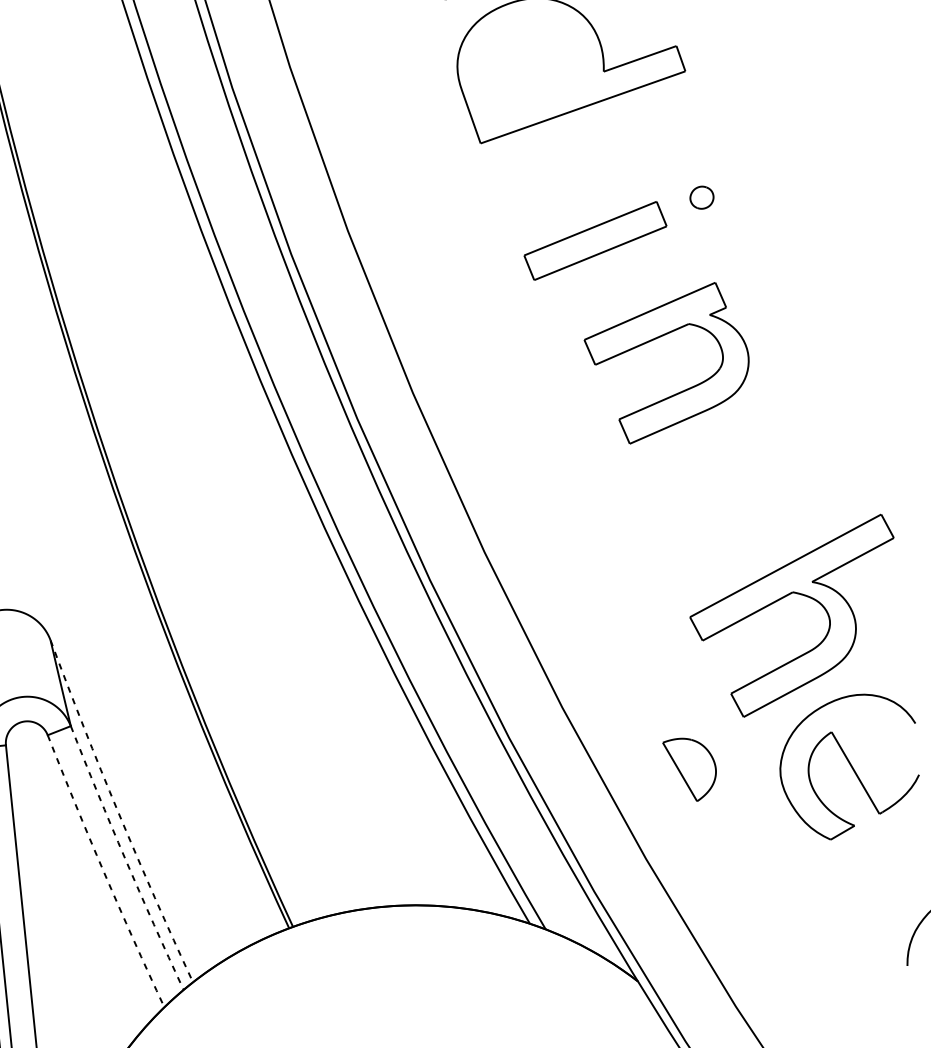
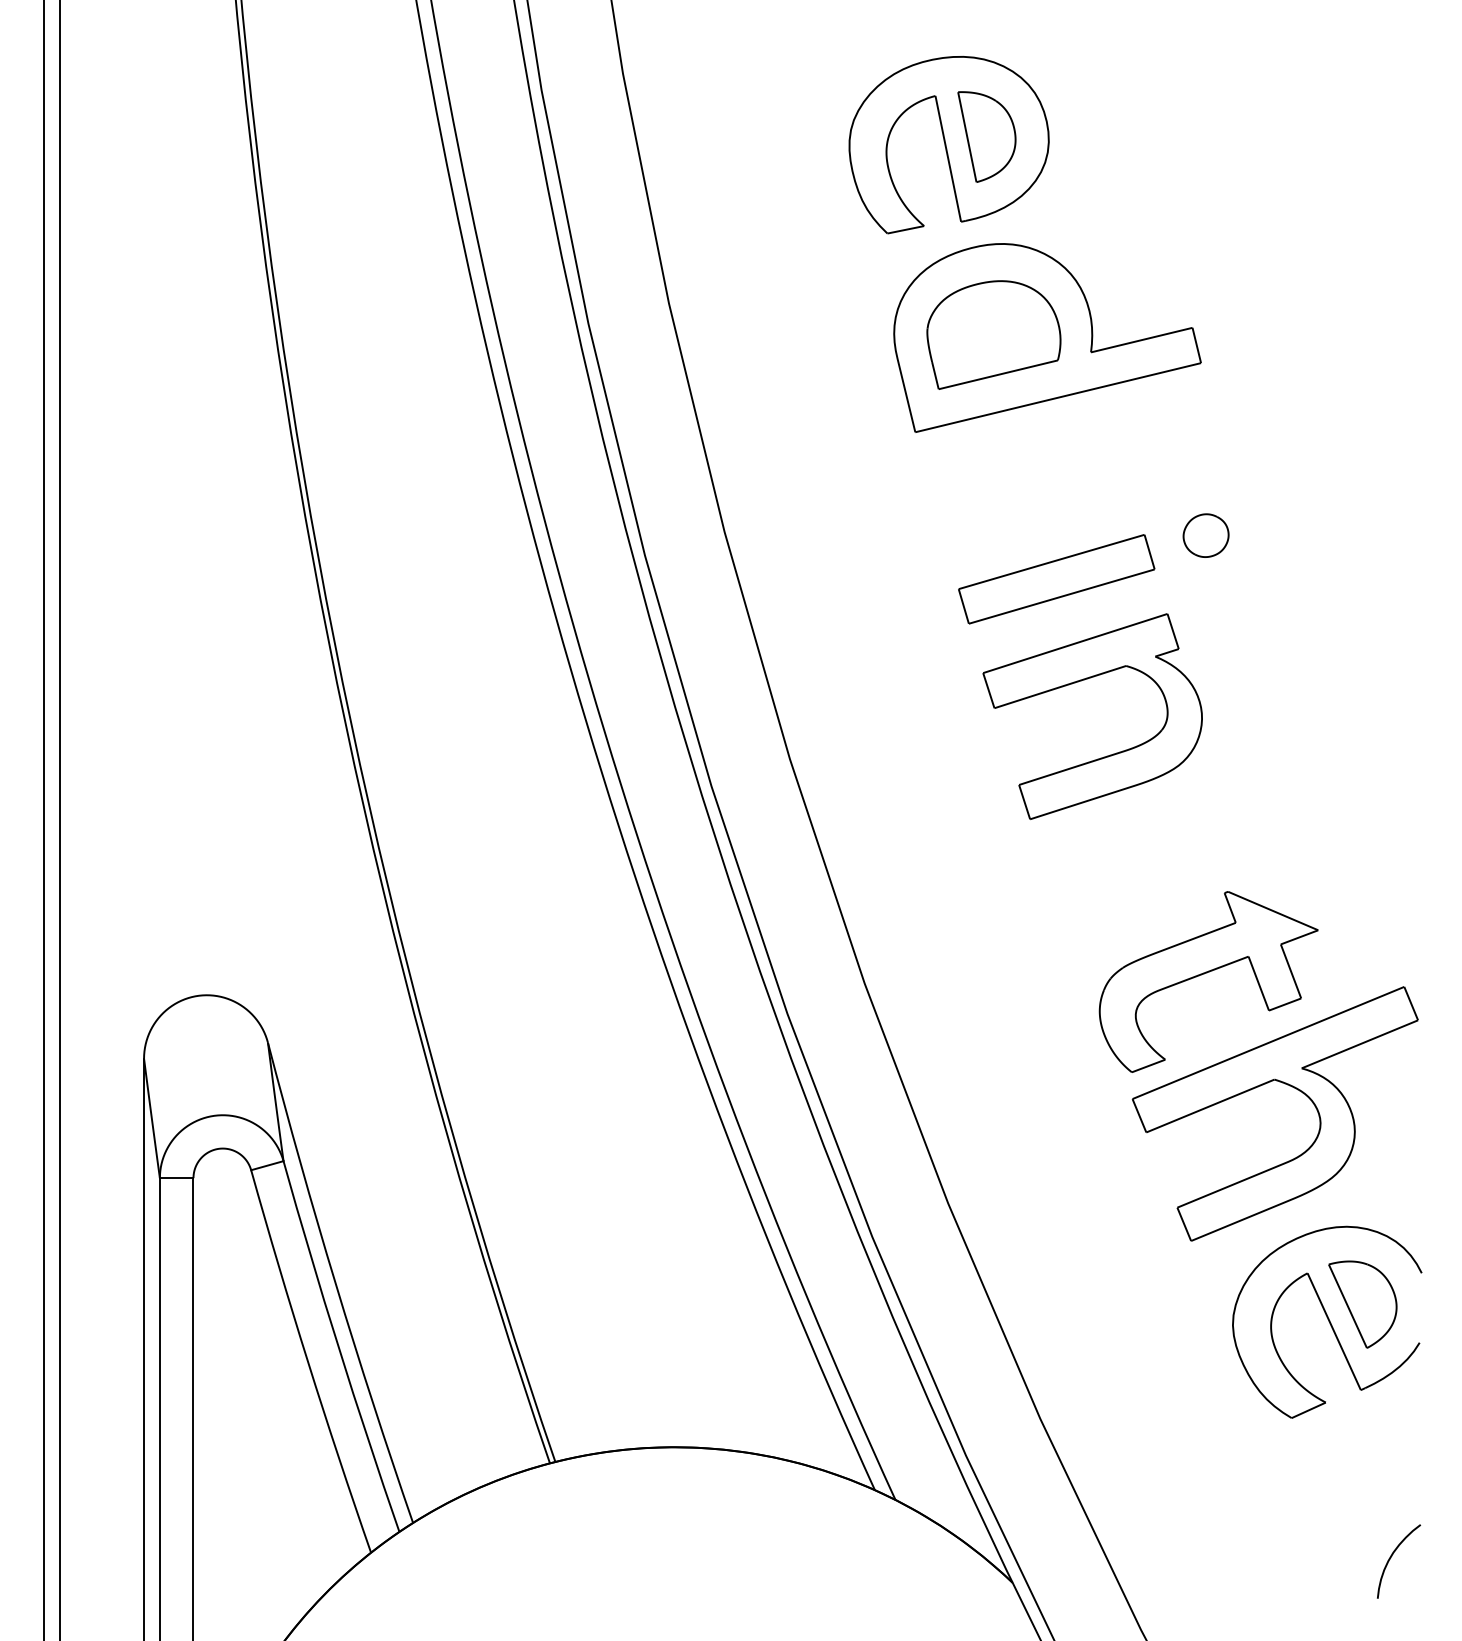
part: (530, 65) -> (993, 334), added
part: (701, 197) -> (1205, 535), size x1.43
part: (657, 338) -> (1081, 681), moved
part: (735, 519) -> (1207, 973), added
part: (690, 769) -> (1362, 1304), moved
arc: (118, 812) -> (335, 1284), dashed -> solid
arc: (125, 858) -> (338, 1347), dashed -> solid
arc: (104, 872) -> (308, 1362), dashed -> solid

